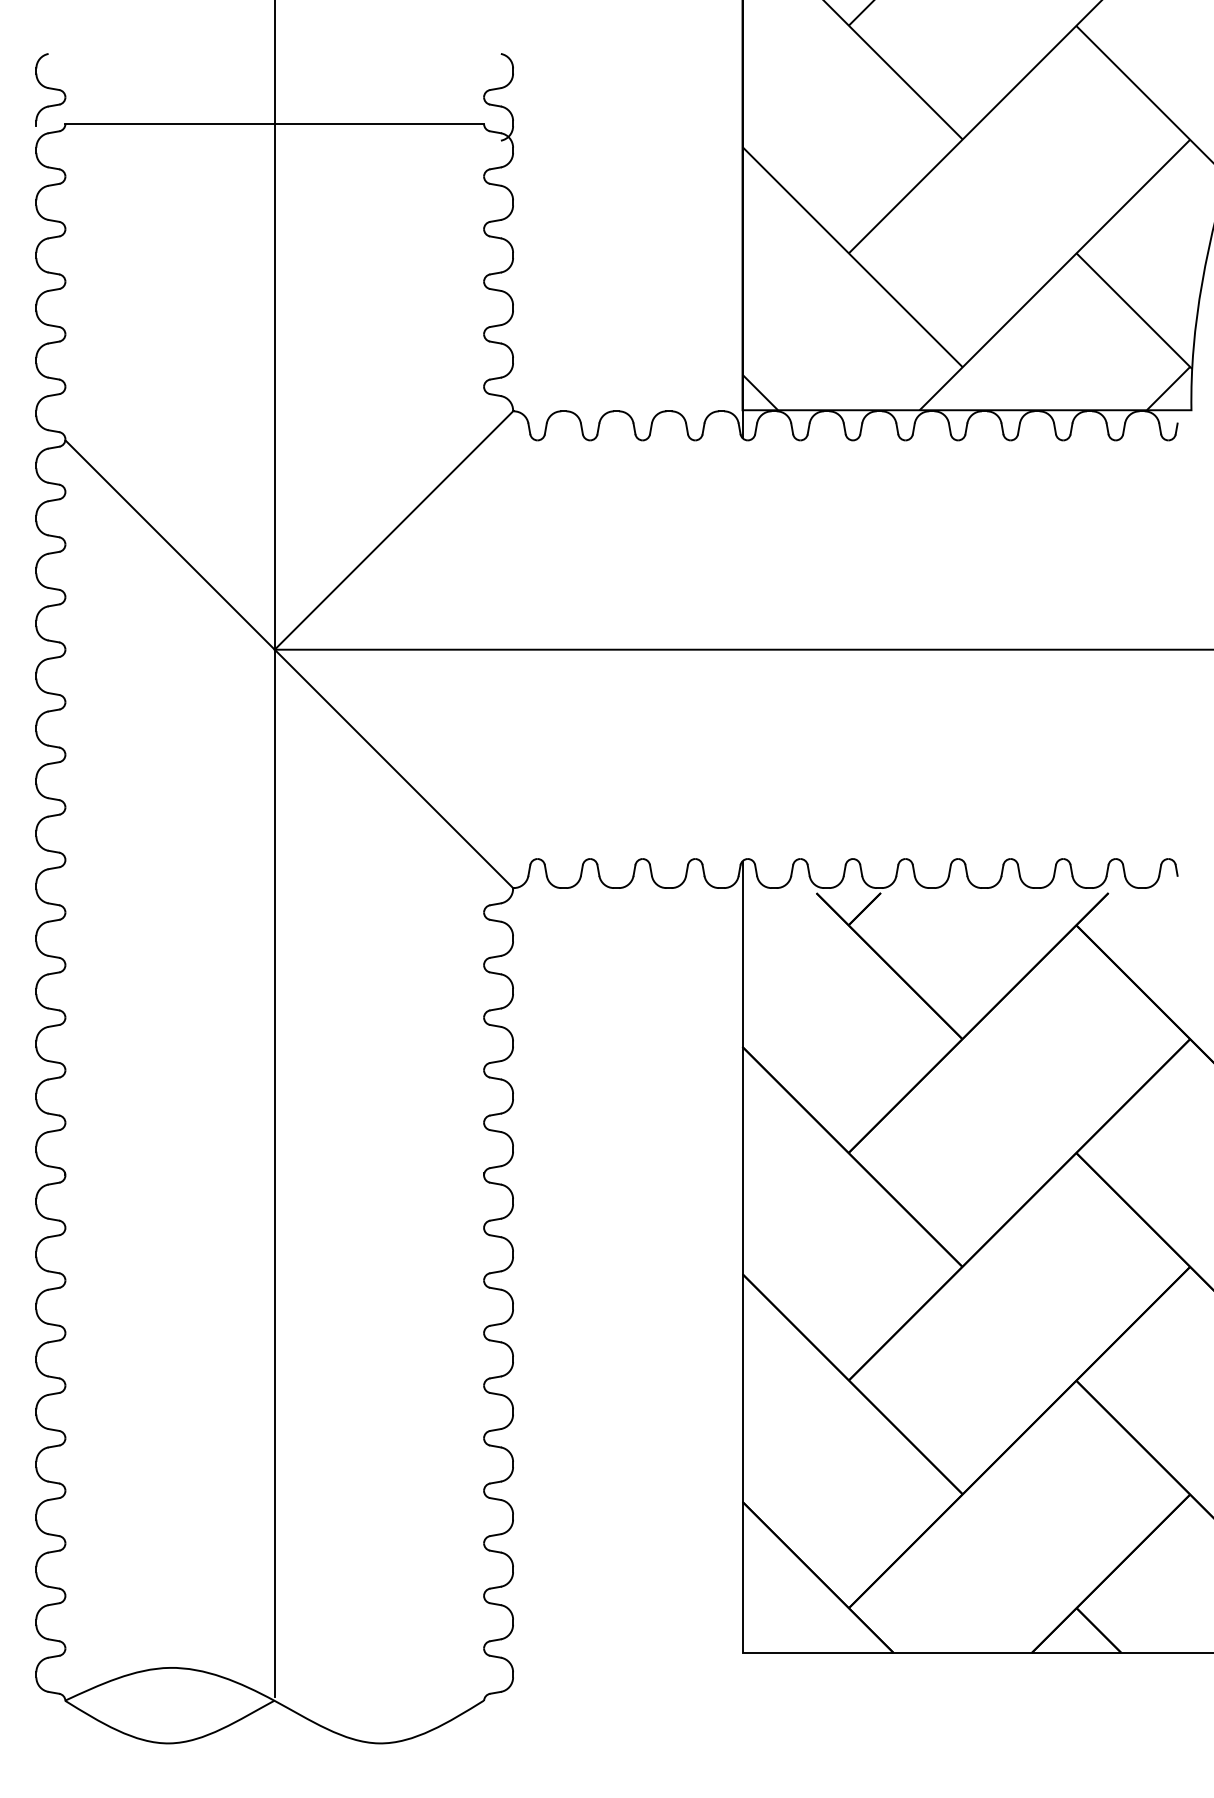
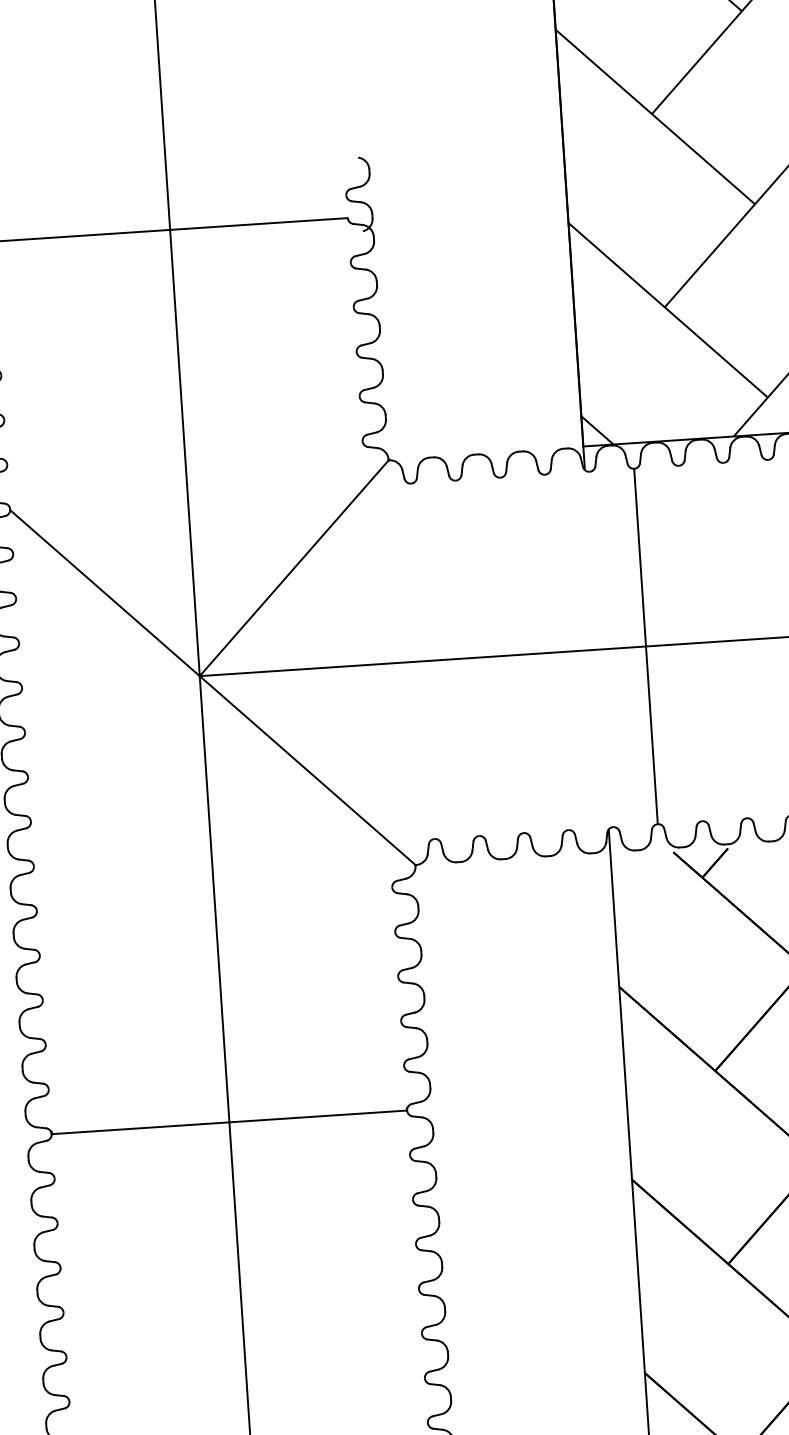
line: (800, 649) -> (646, 646), added
line: (274, 1175) -> (229, 1122), added

